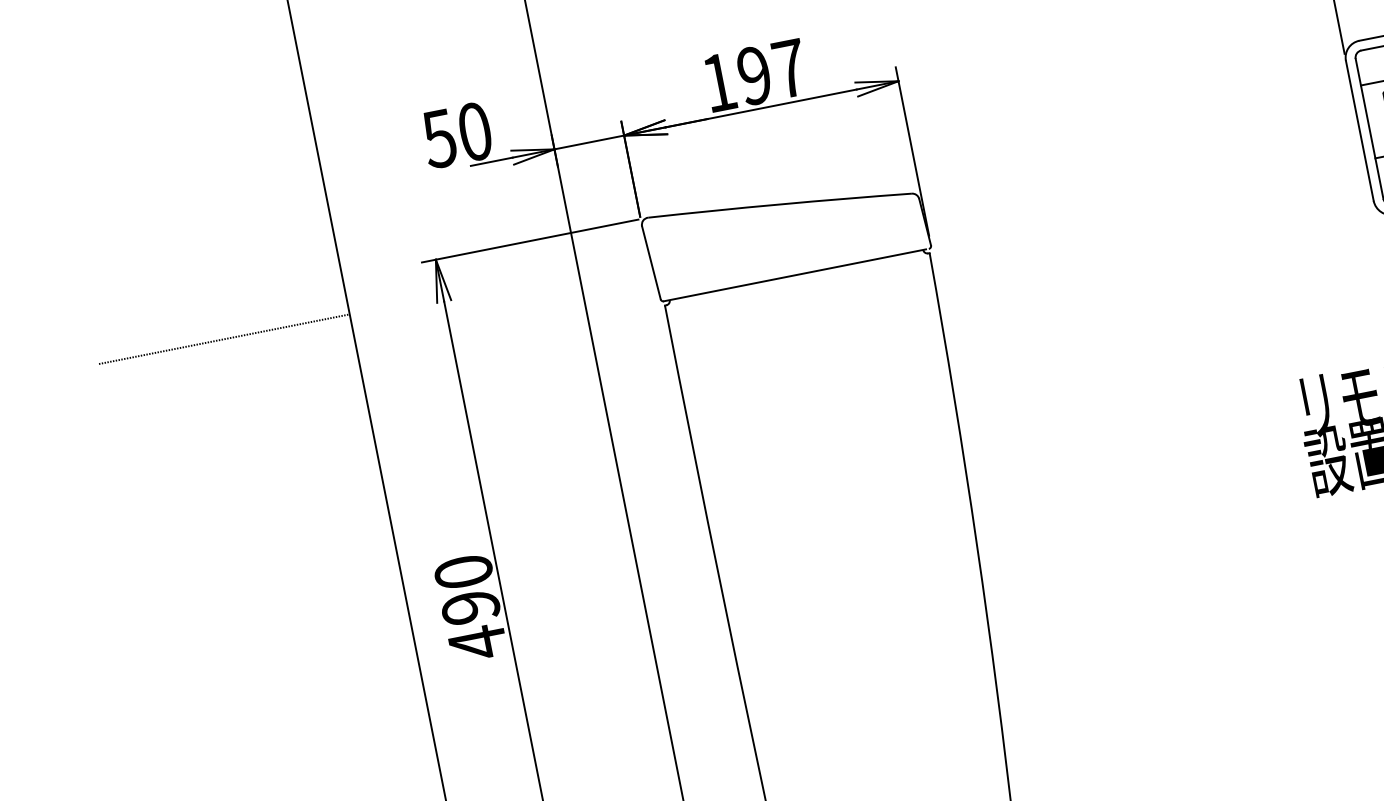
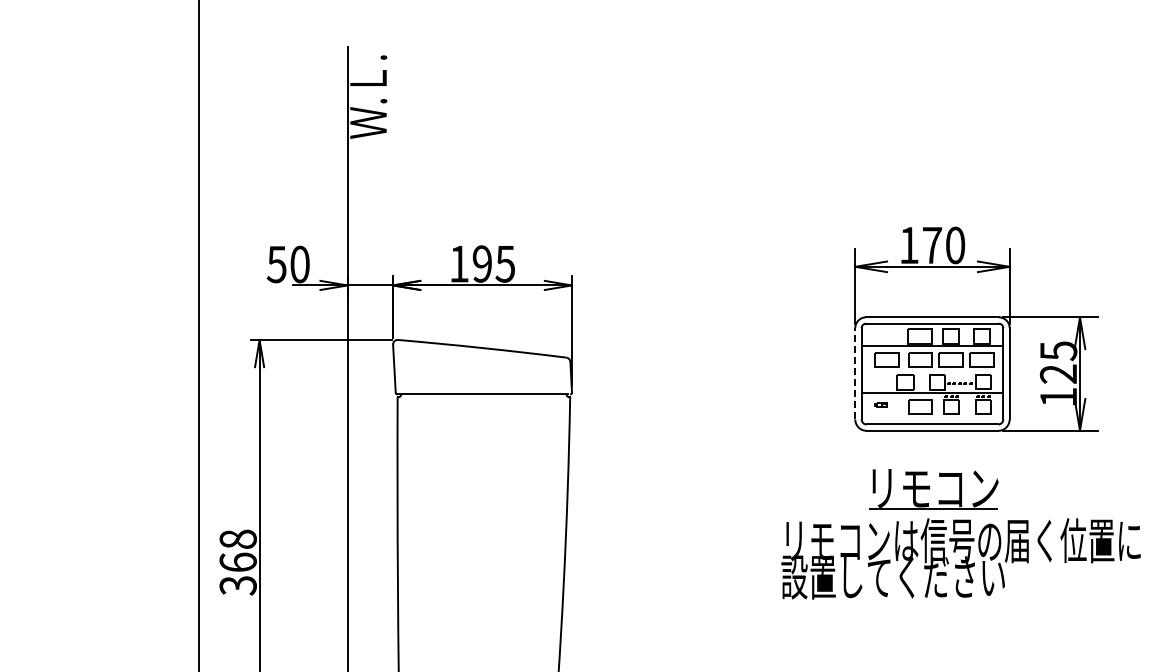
text: (790, 69) -> (505, 264), 197 -> 195
line: (1360, 130) -> (855, 373), solid -> dashed
line: (223, 339) -> (116, 363), removed
text: (469, 607) -> (237, 562), 490 -> 368

